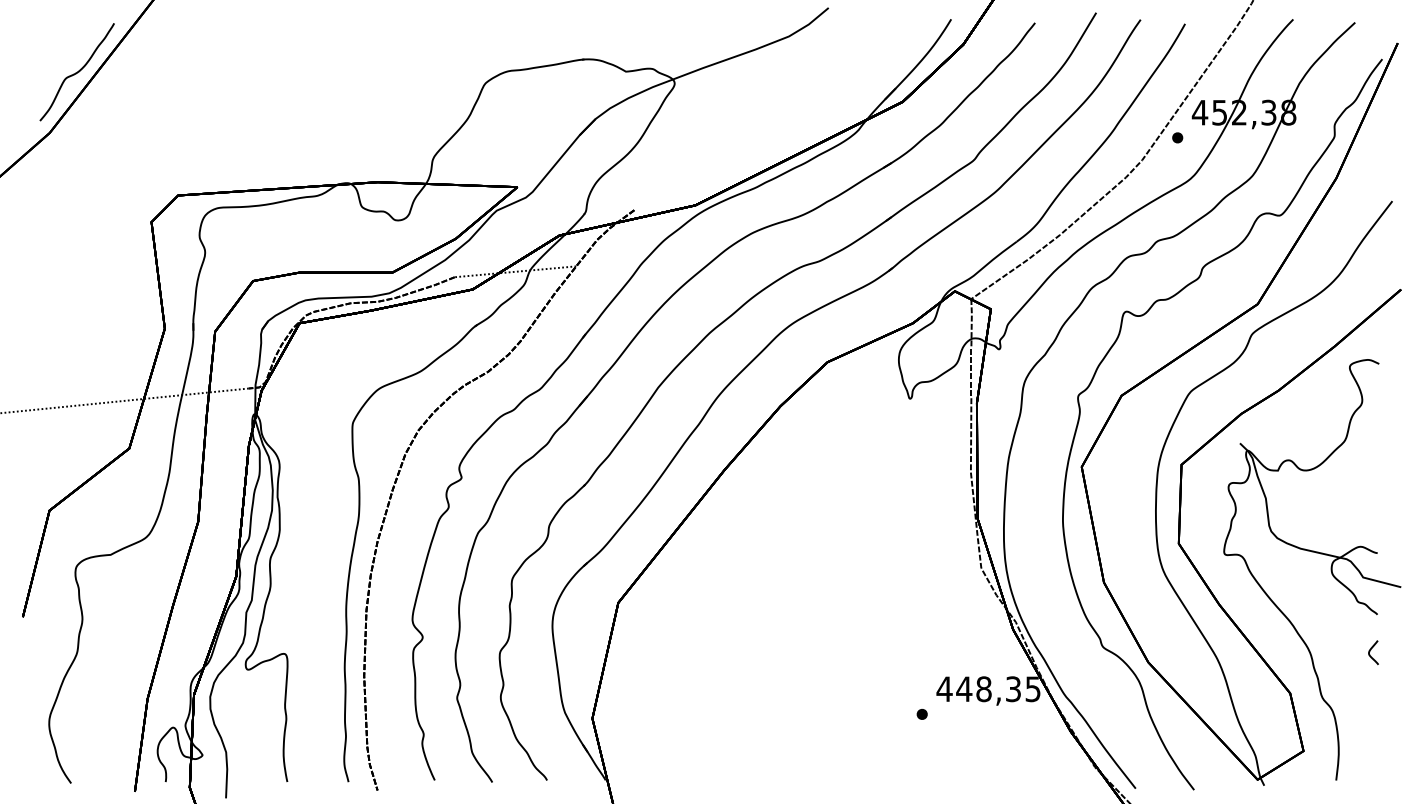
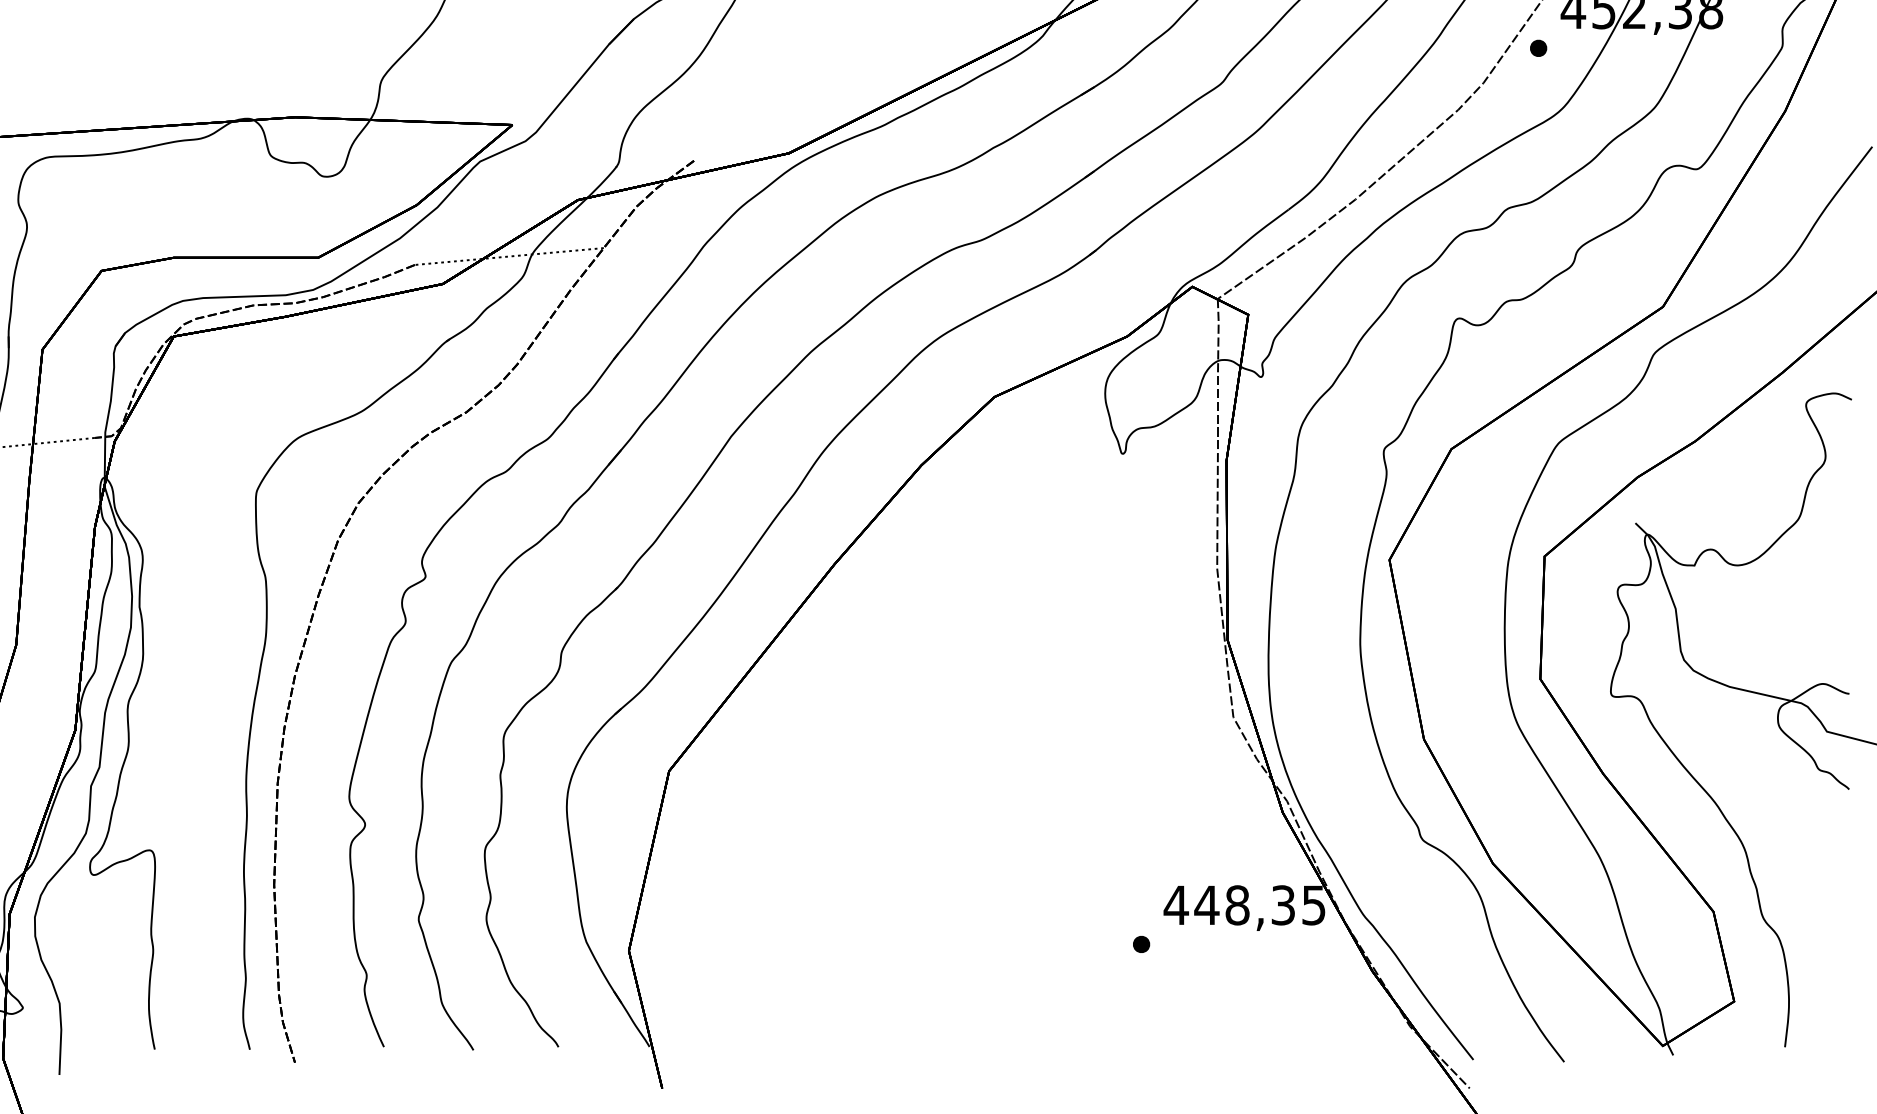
curve: (1370, 651) -> (1838, 846), removed

